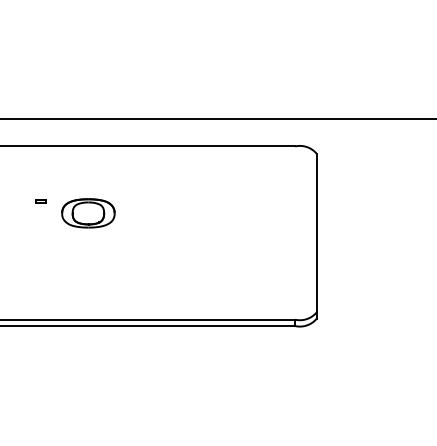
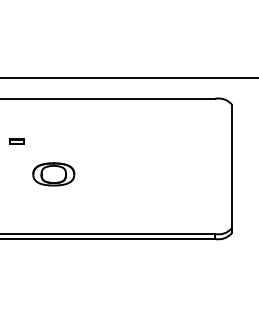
part: (40, 201) -> (16, 141), size x1.6
part: (88, 213) -> (53, 174), moved

